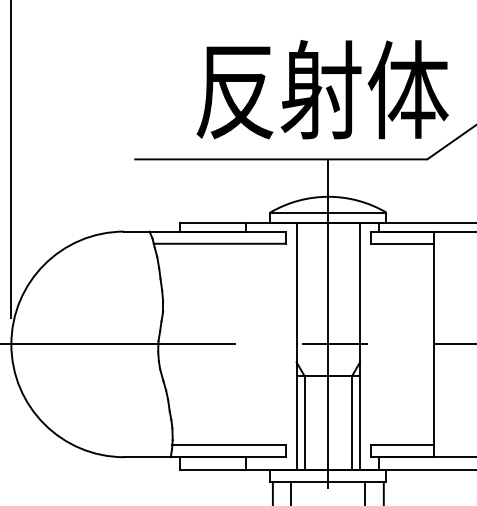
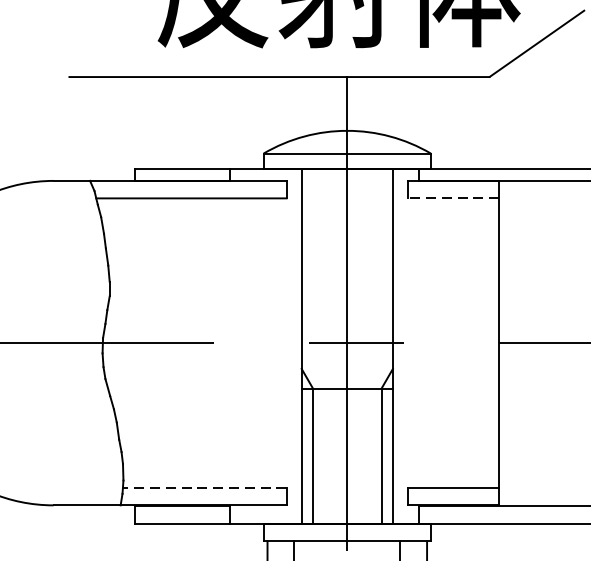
line: (402, 243) -> (453, 197), solid -> dashed
line: (229, 445) -> (205, 488), solid -> dashed

